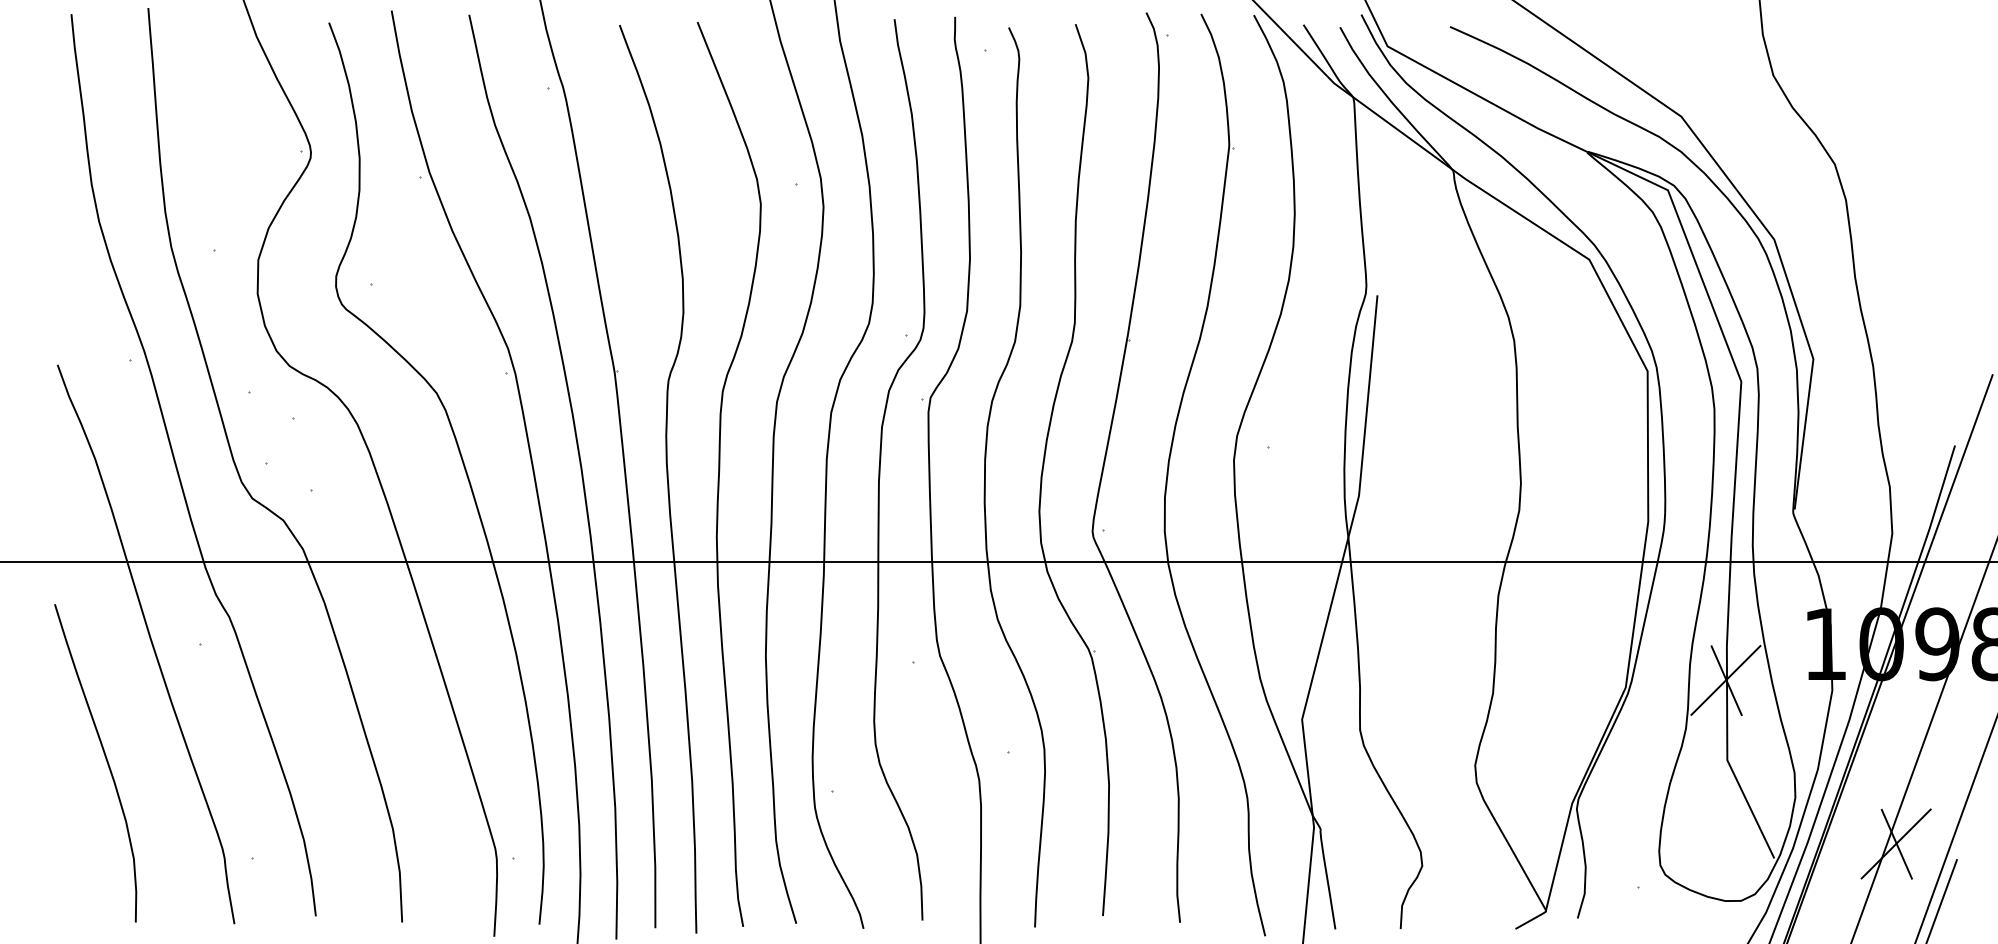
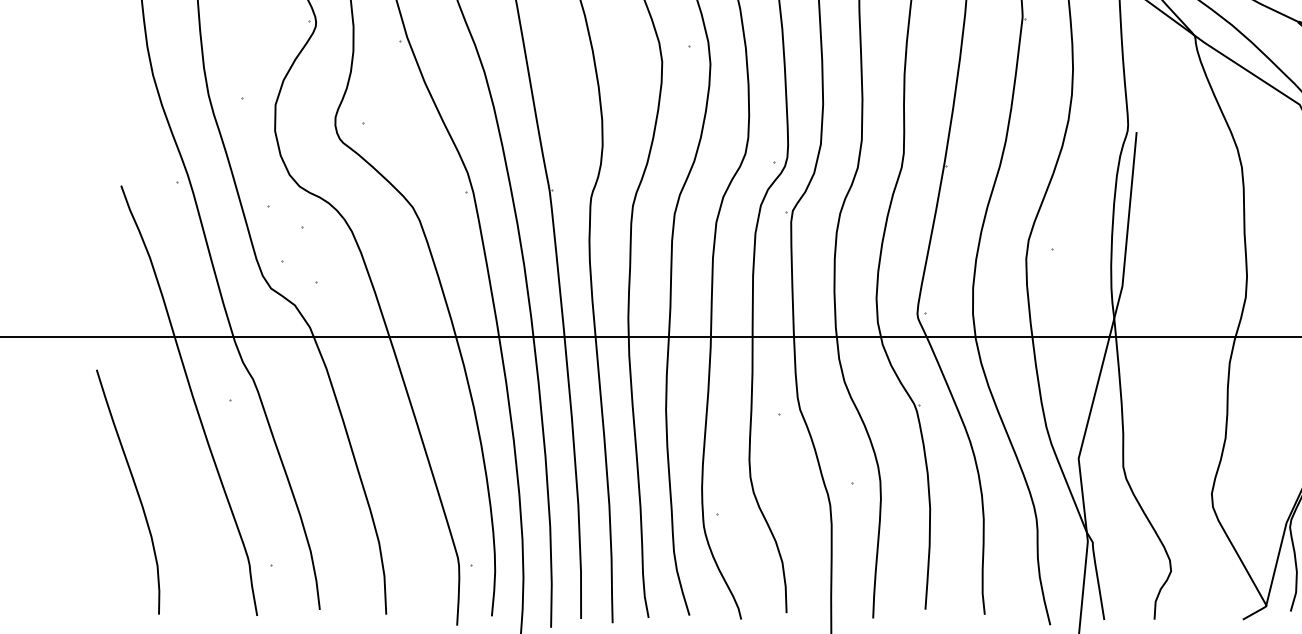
curve: (105, 759) -> (135, 489), moved

